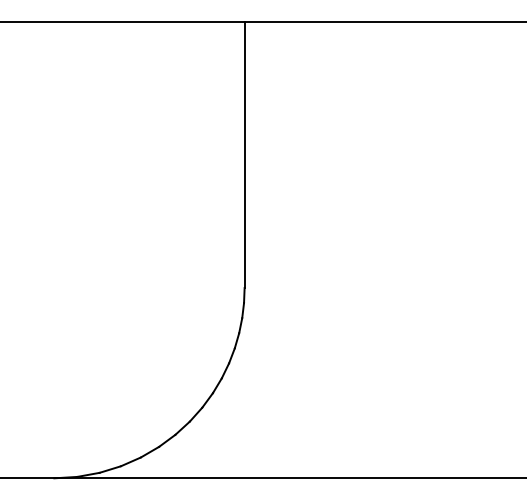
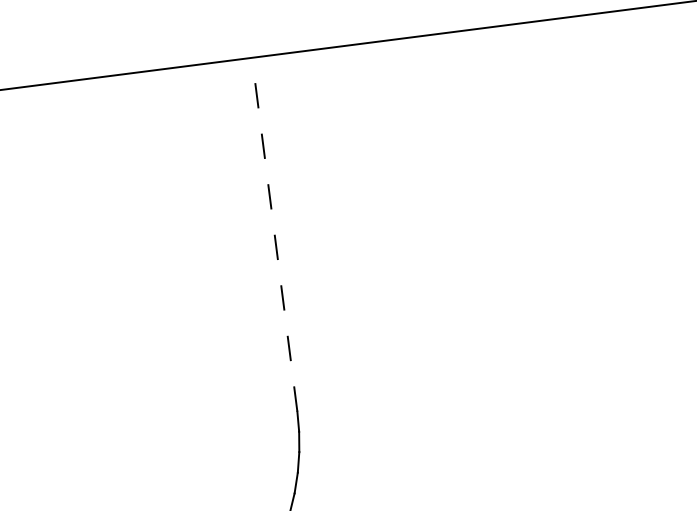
line: (244, 154) -> (274, 234), solid -> dashed

